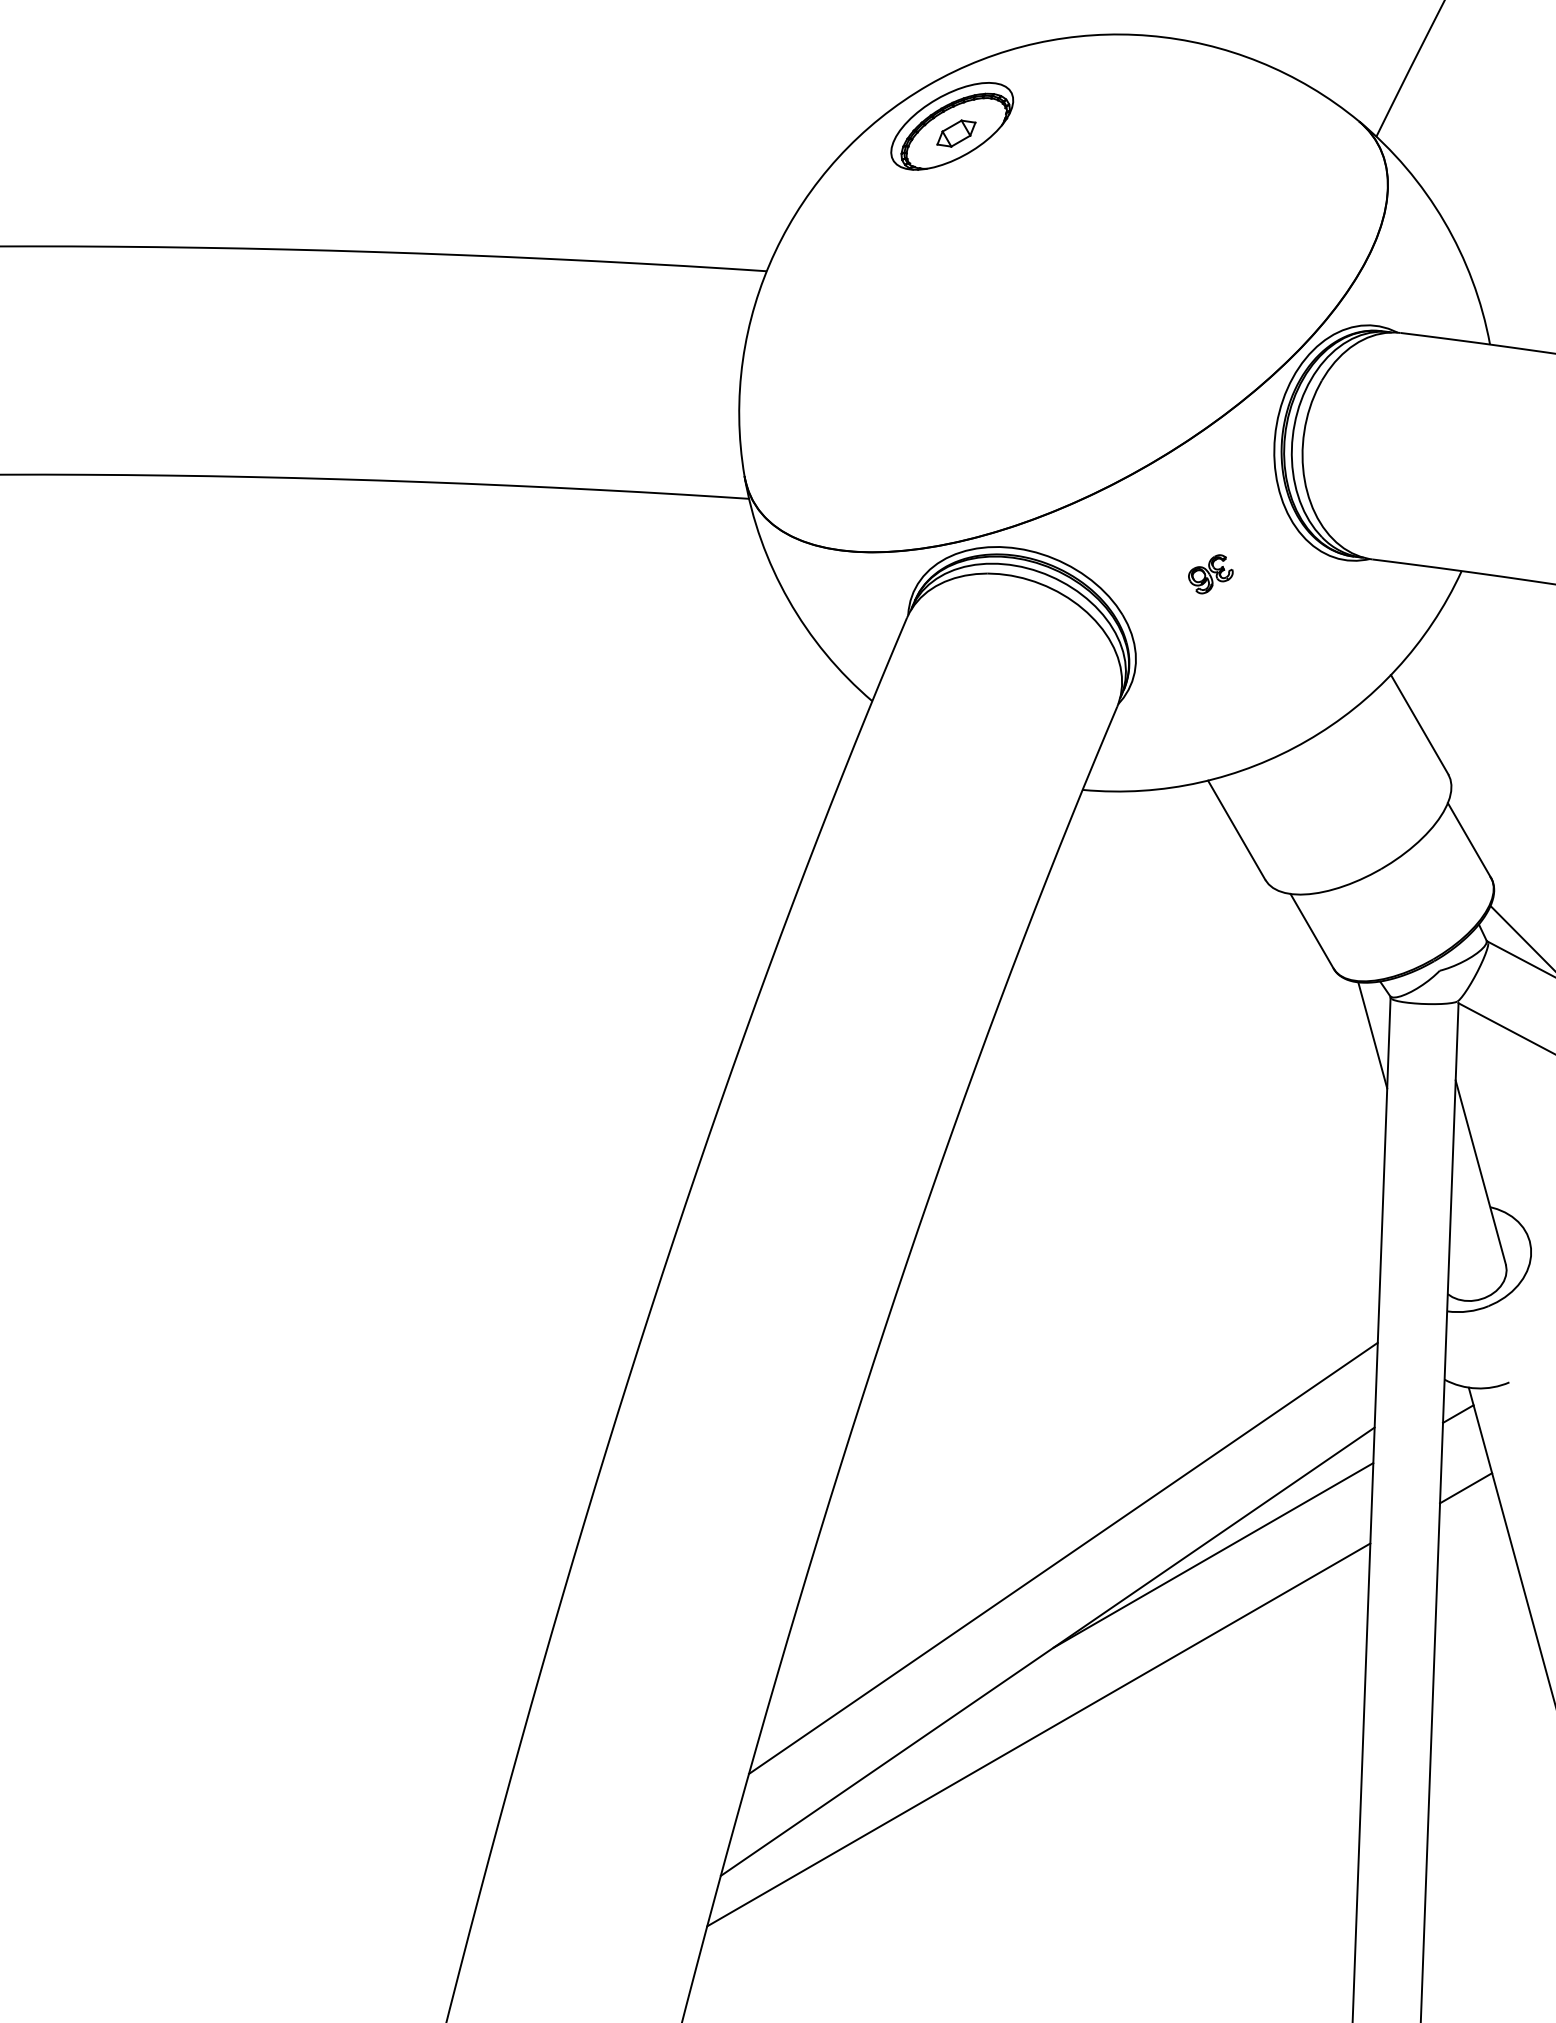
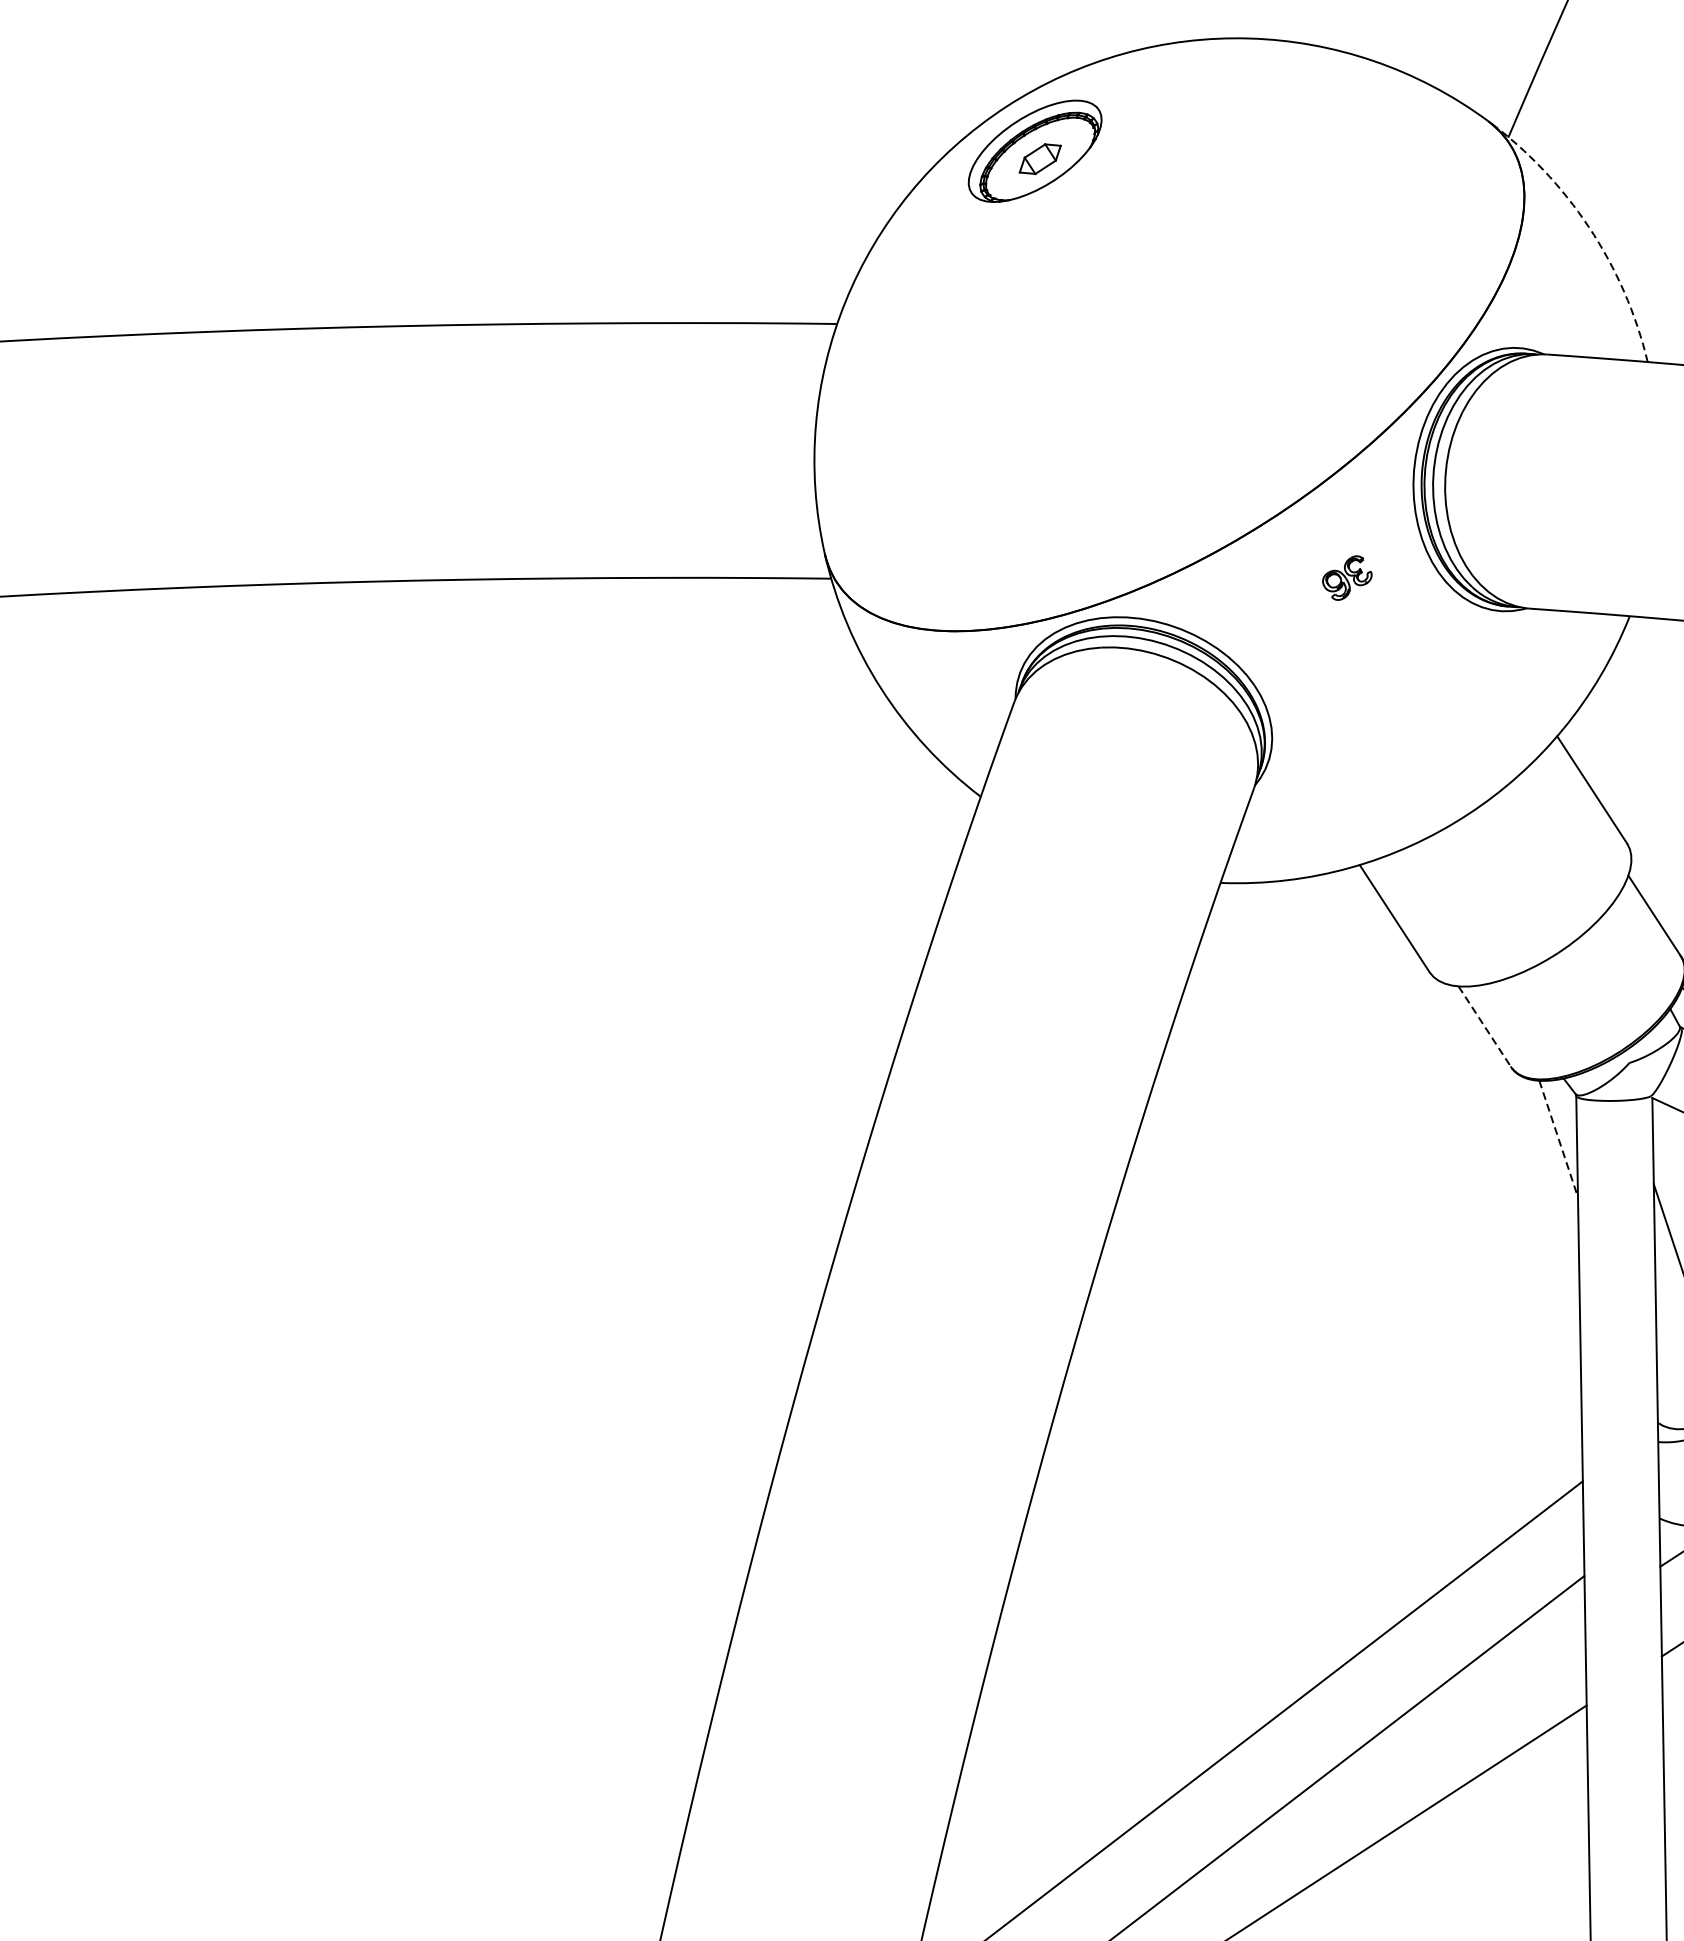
arc: (1444, 221) -> (1589, 227), solid -> dashed
part: (1210, 574) -> (1346, 578), moved
line: (1312, 931) -> (1485, 1026), solid -> dashed
line: (1372, 1035) -> (1558, 1139), solid -> dashed
line: (1213, 1555) -> (1412, 1728), removed

